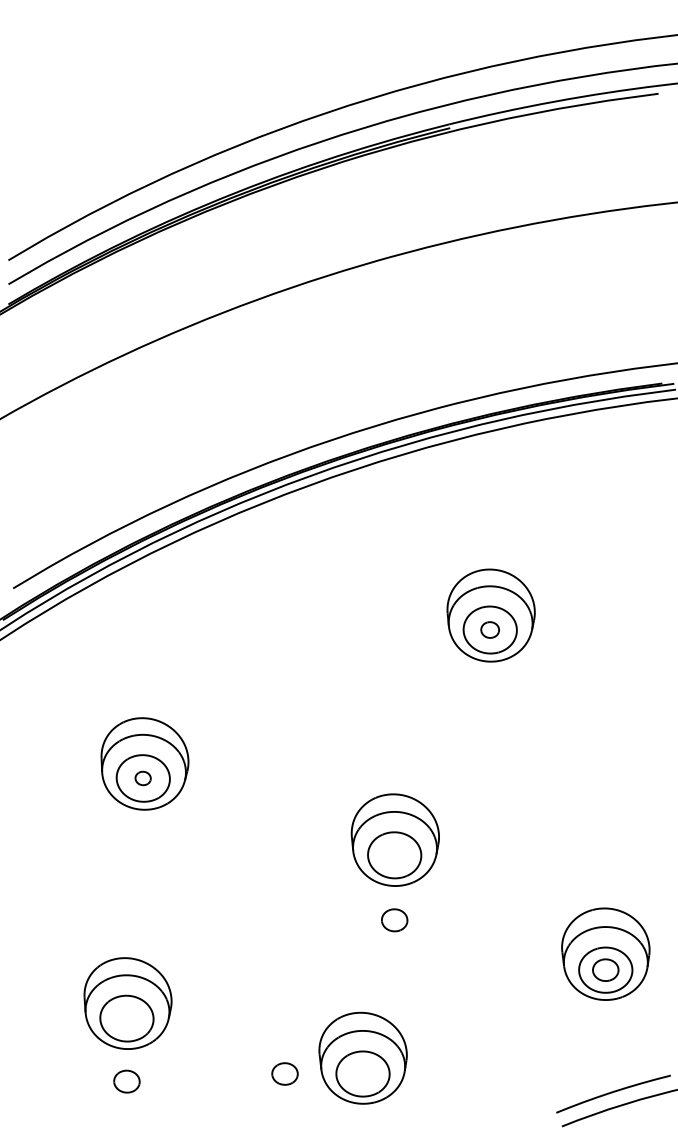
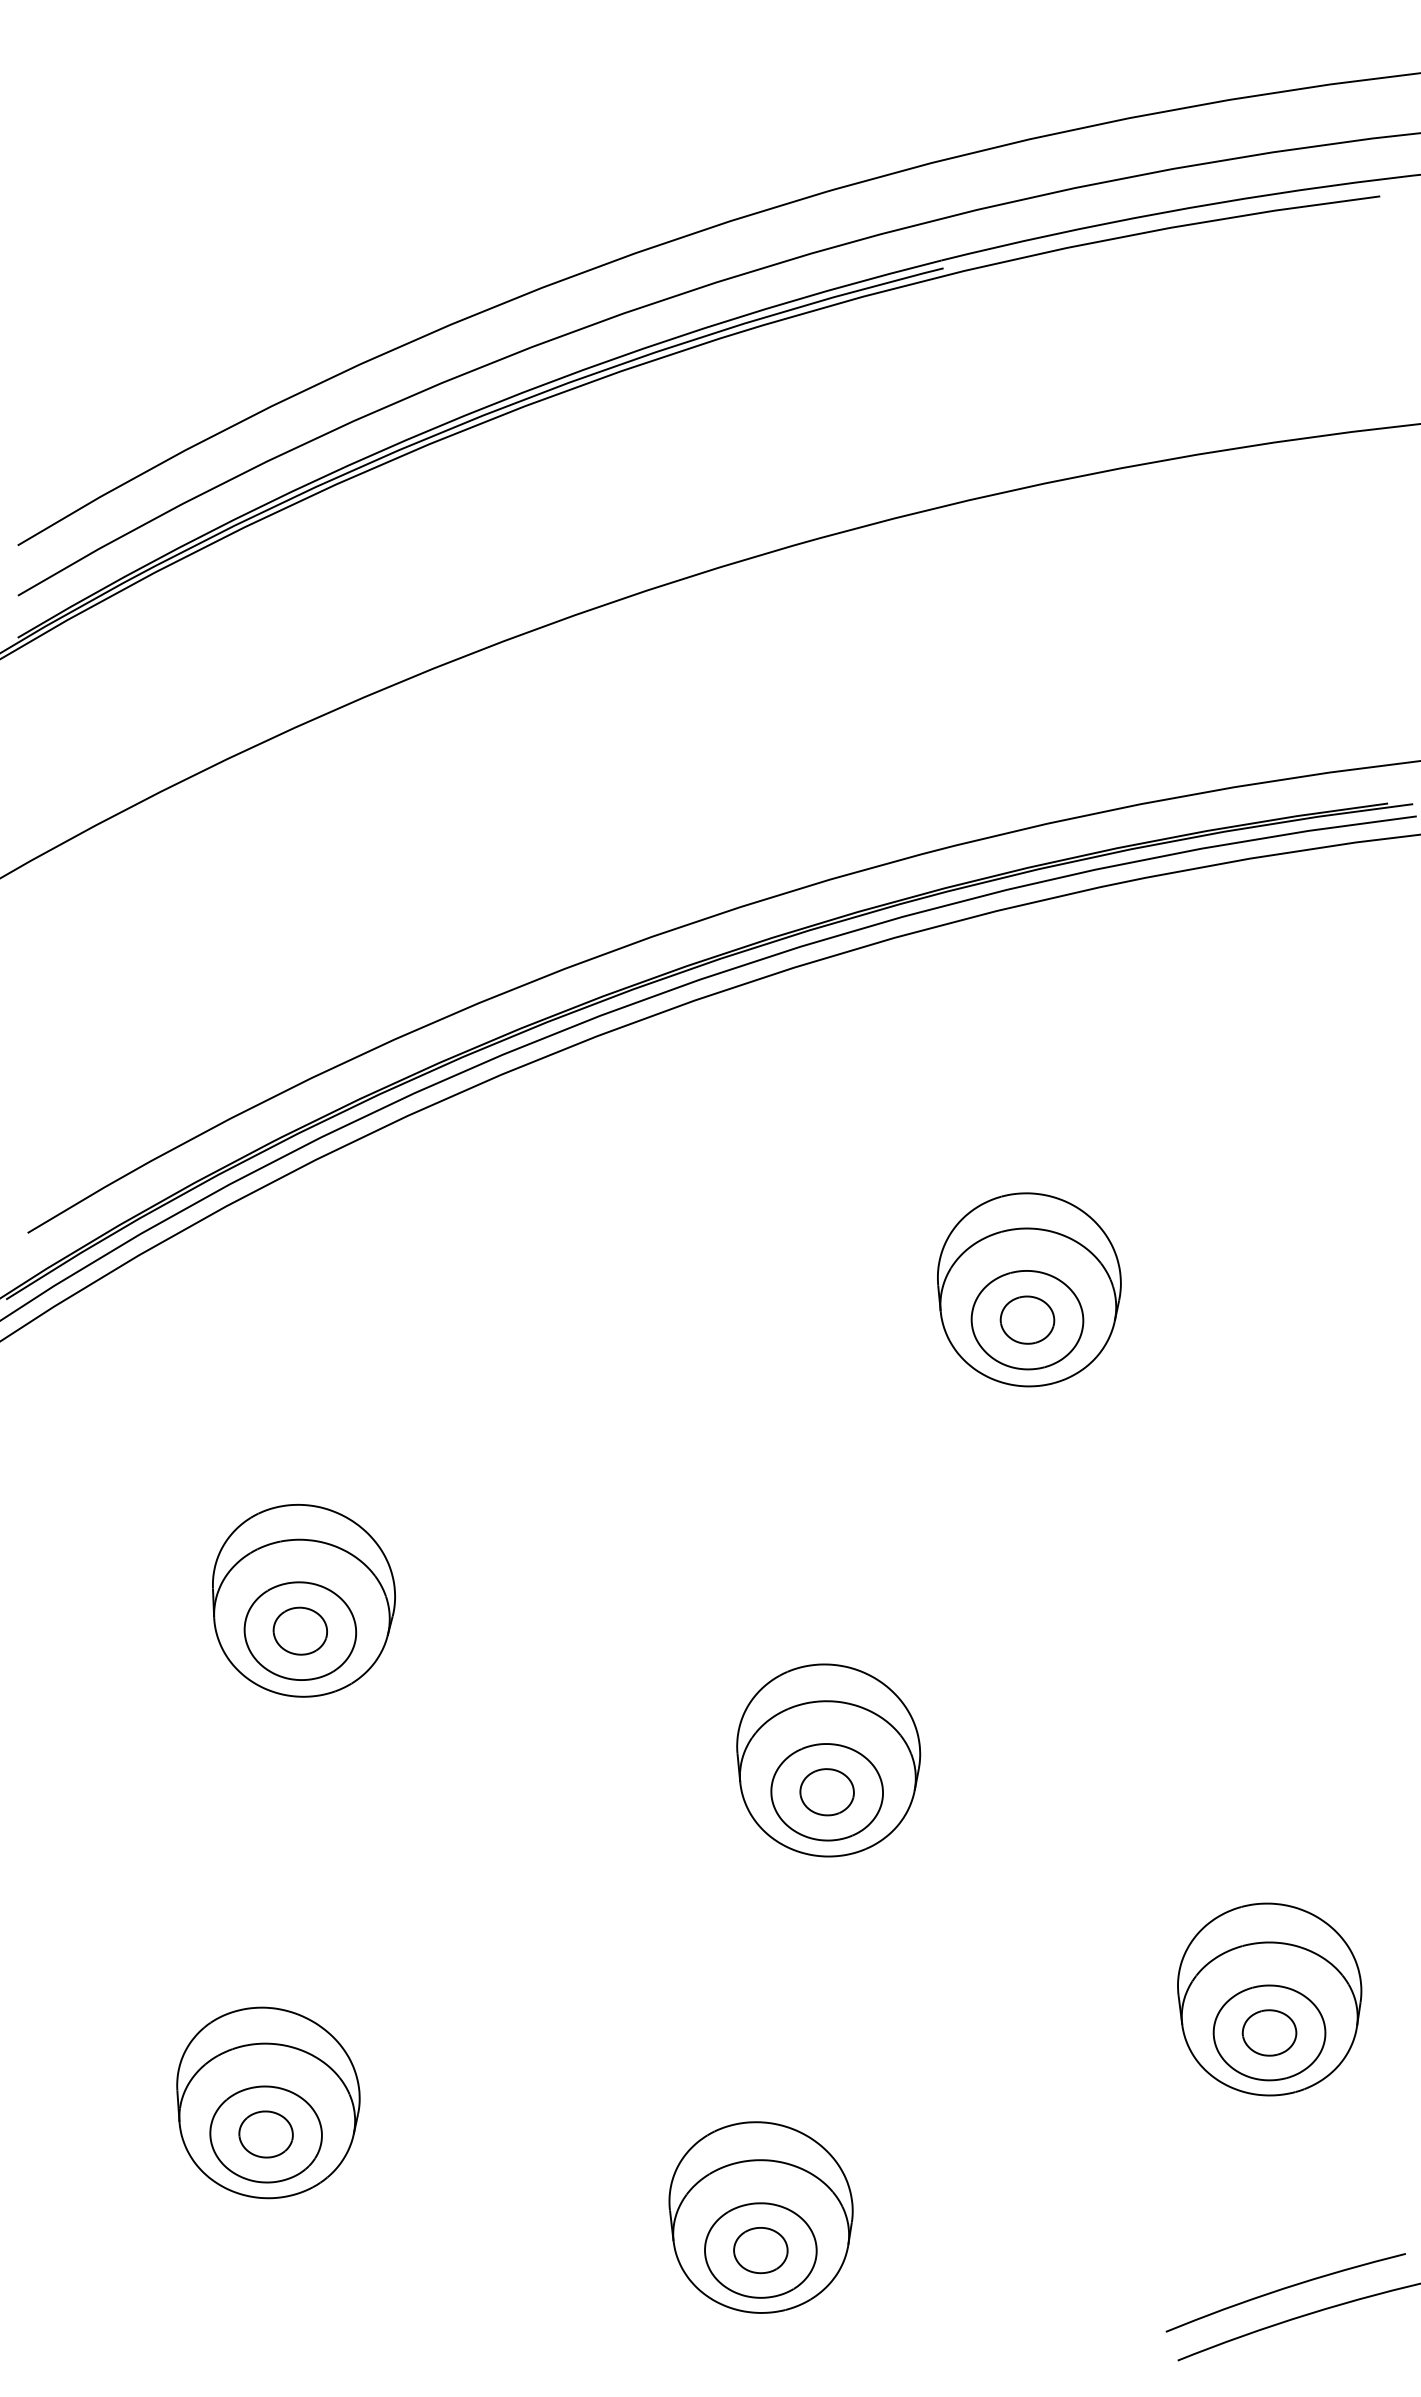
part: (489, 629) -> (1025, 1318), size x1.43
part: (142, 778) -> (298, 1631), size x1.67
part: (394, 920) -> (826, 1792), moved
part: (284, 1073) -> (759, 2249), moved
part: (126, 1081) -> (265, 2134), moved

